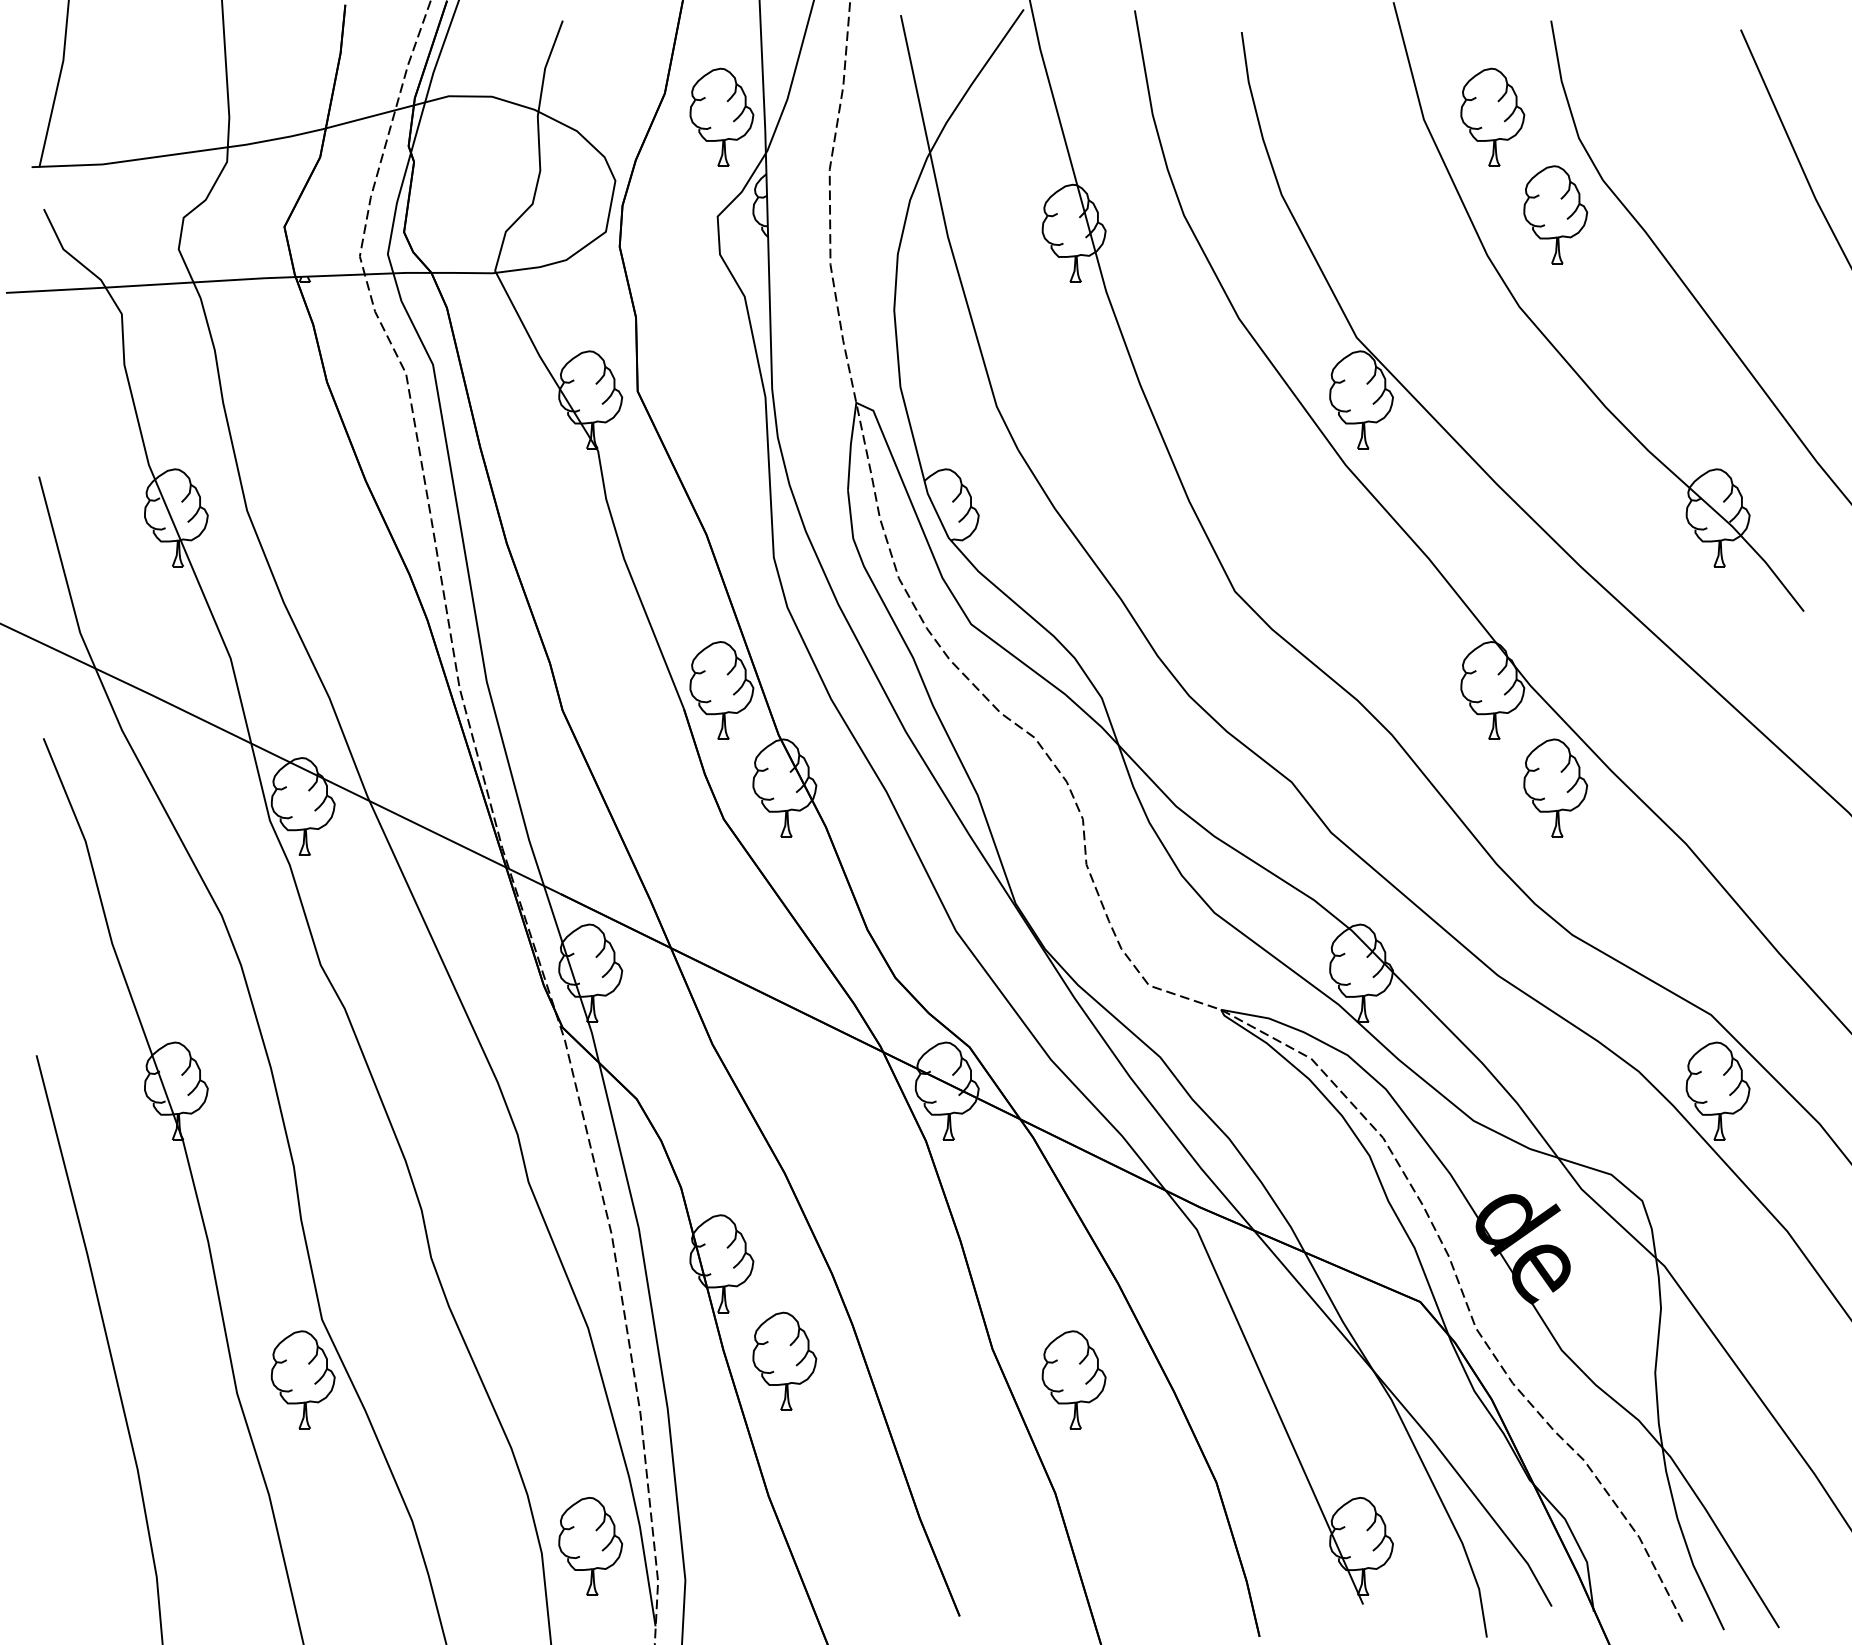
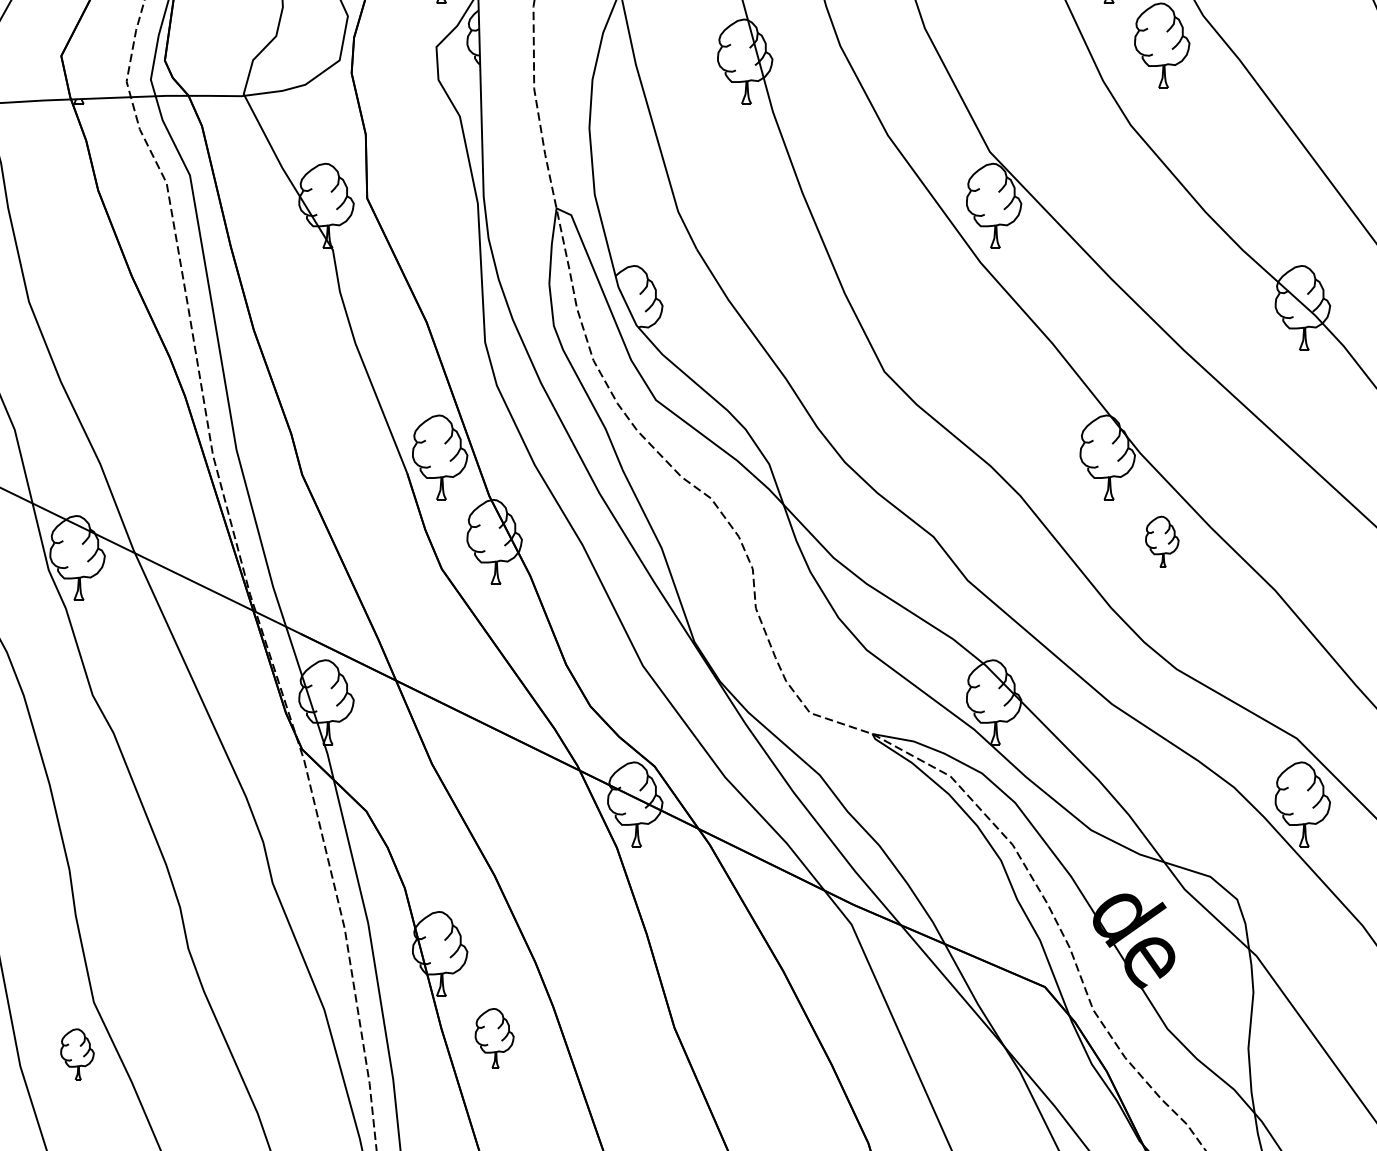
part: (1555, 787) -> (1162, 541), size x0.6
part: (784, 1360) -> (494, 1037), size x0.7
part: (302, 1379) -> (76, 1054), size x0.6
part: (1073, 1379) -> (744, 1054), removed

